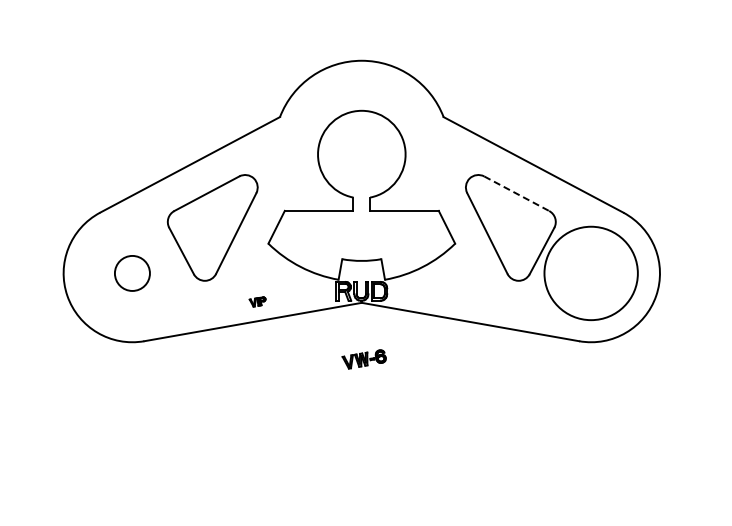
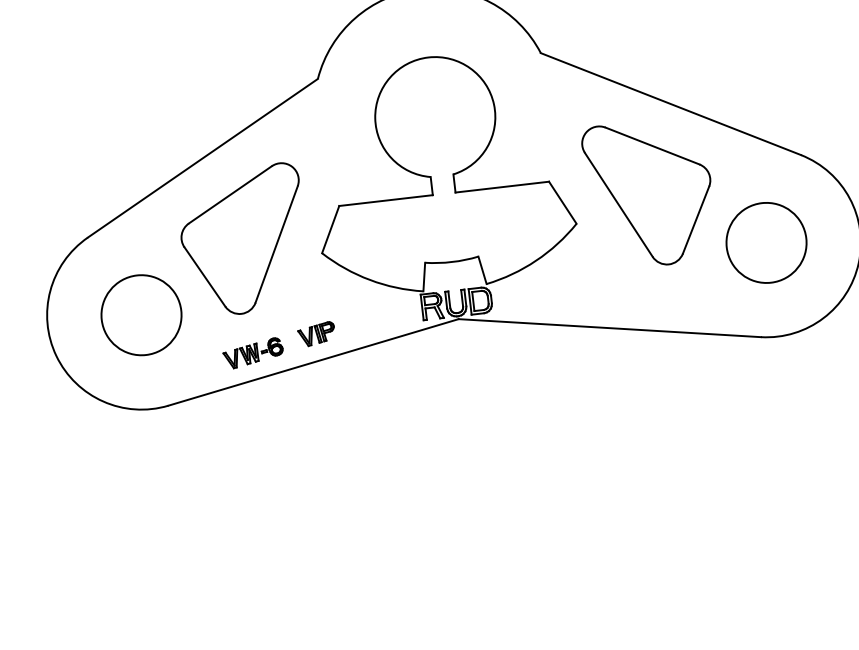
line: (516, 193) -> (652, 145), dashed -> solid
circle: (132, 273) -> (141, 315), size x1.67
circle: (590, 273) -> (765, 243), size x0.62
part: (257, 301) -> (316, 333), size x1.67
part: (363, 359) -> (252, 353), moved

